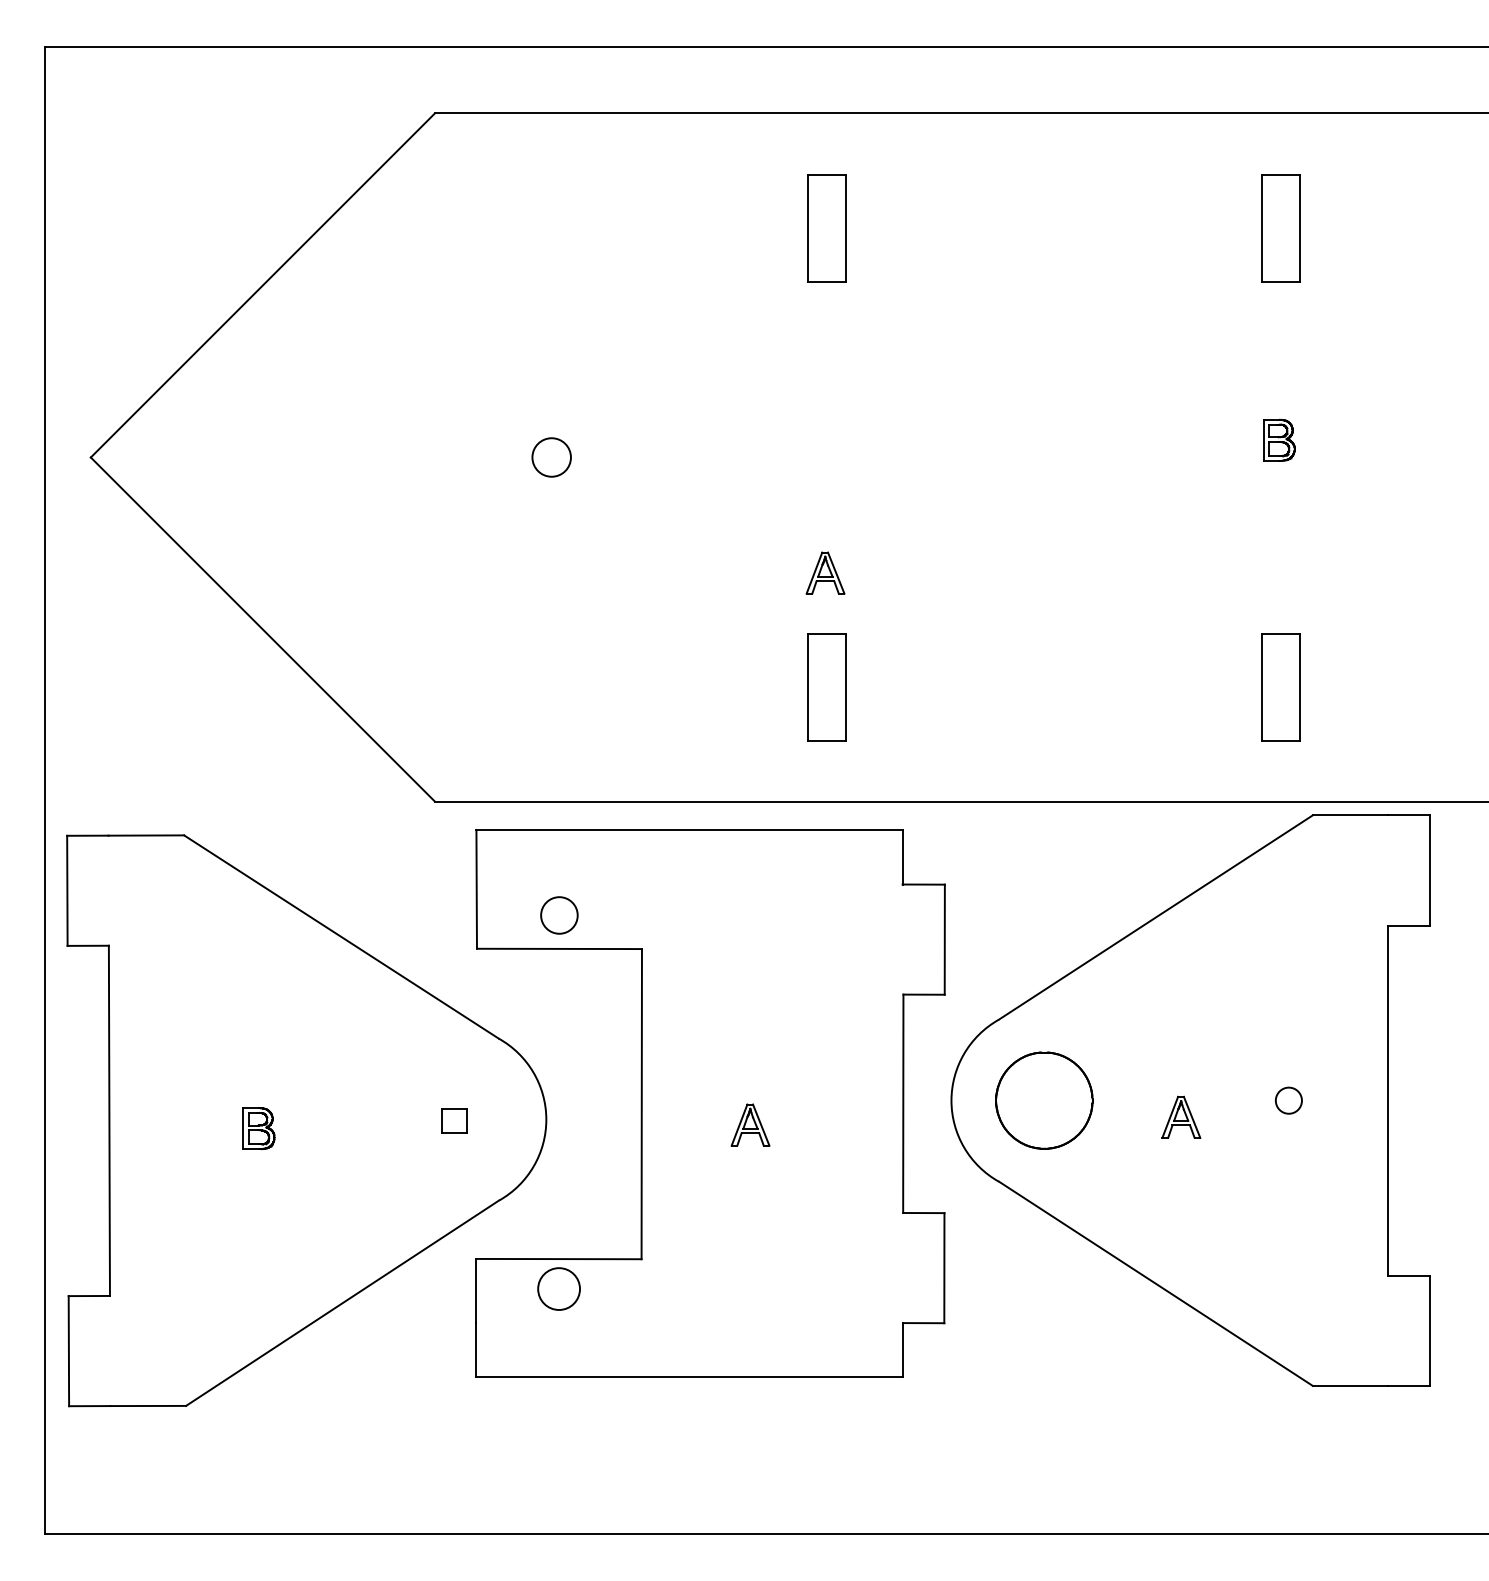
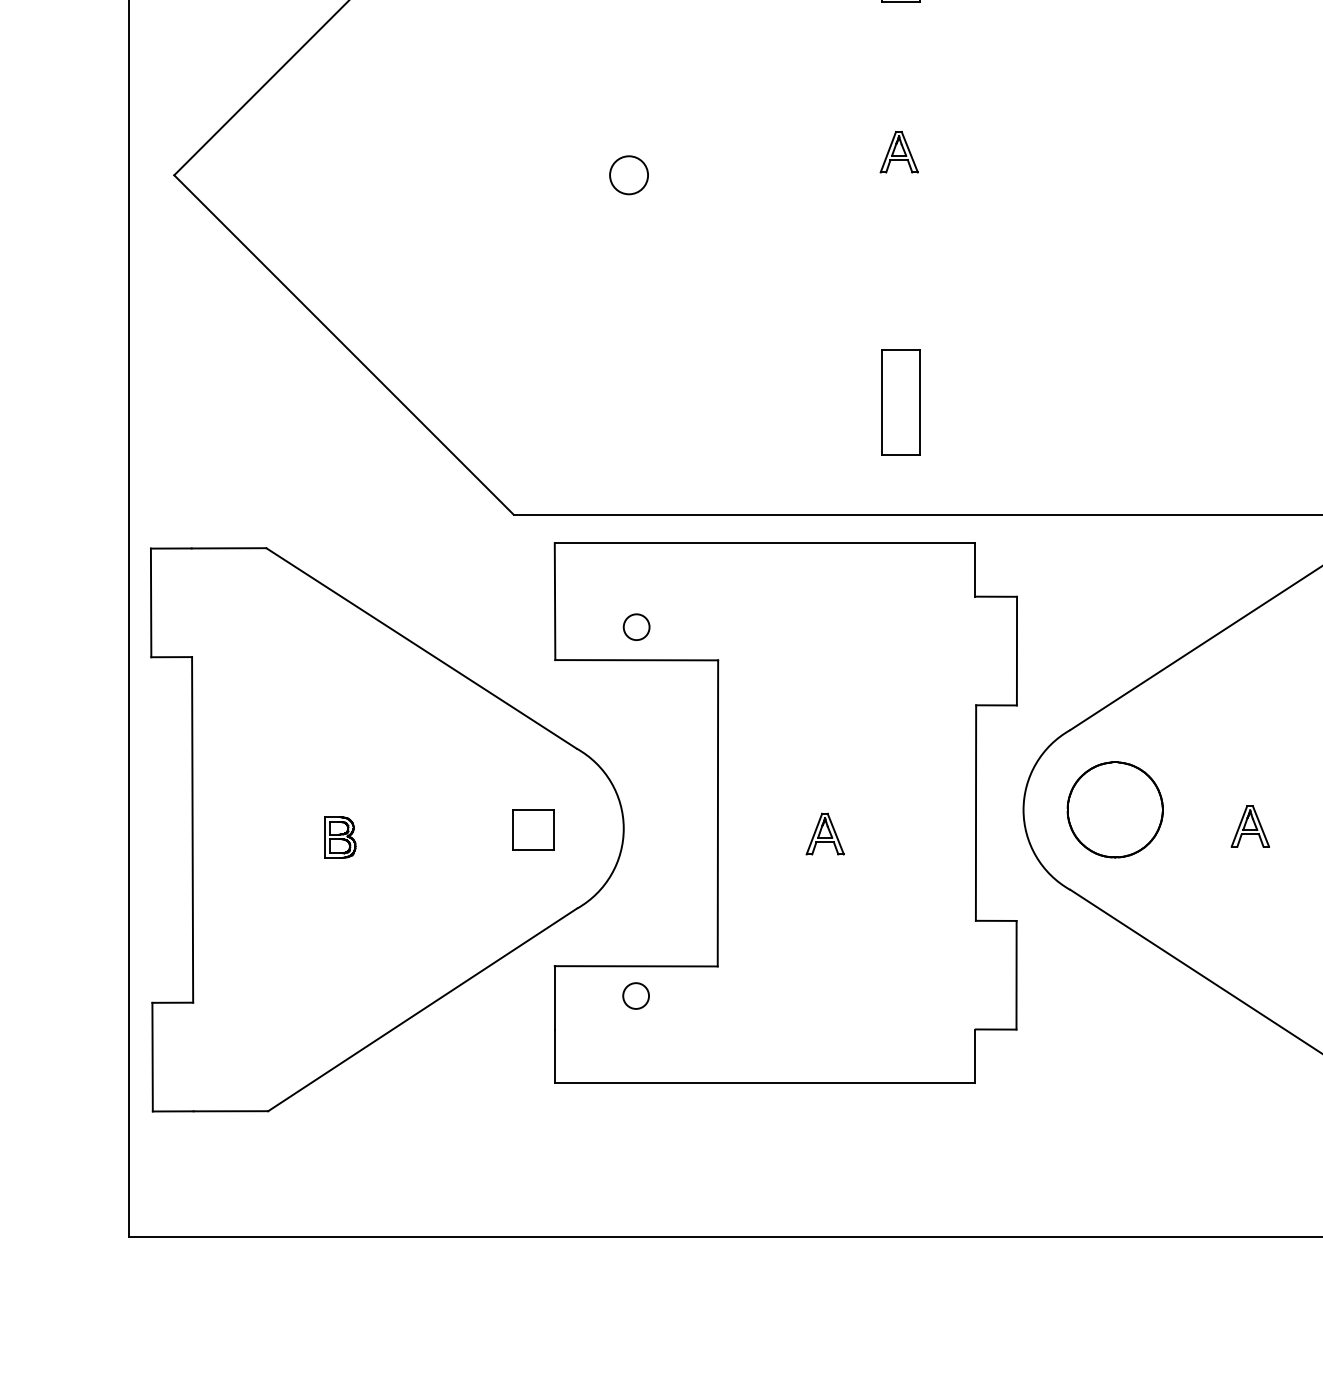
part: (825, 572) -> (899, 151), moved
circle: (559, 915) -> (636, 627), size x0.71
part: (454, 1120) -> (533, 829), size x1.67
circle: (558, 1289) -> (635, 996), size x0.62

